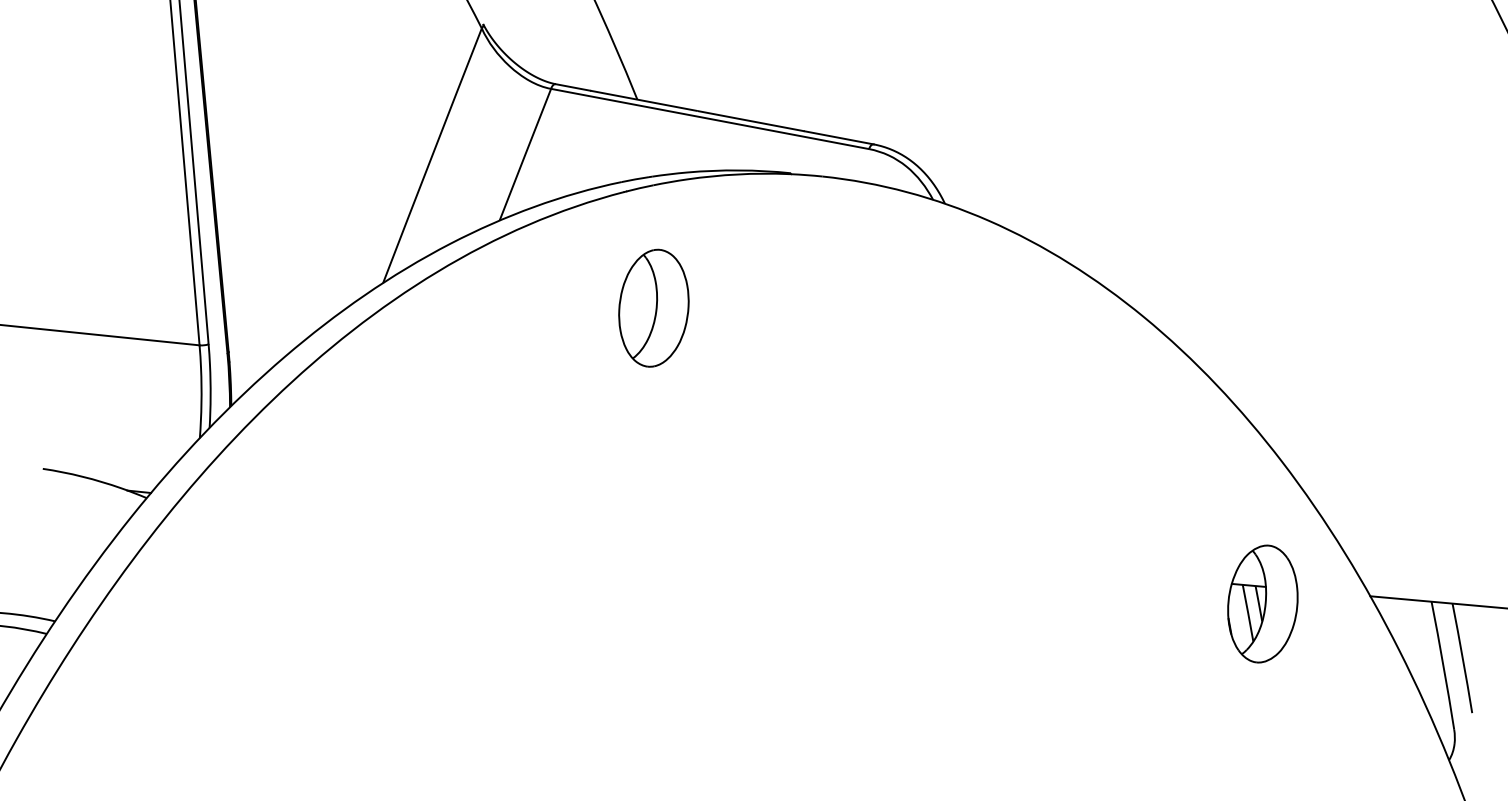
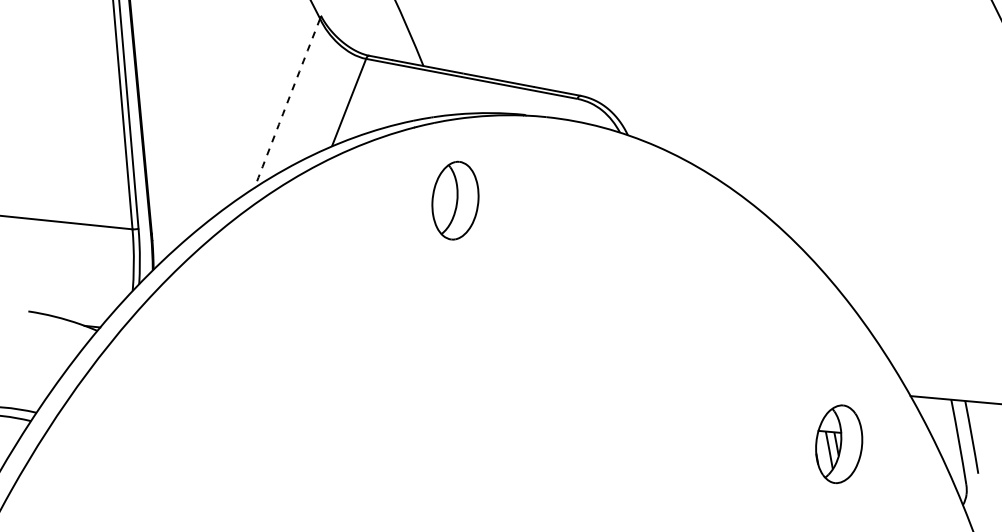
arc: (432, 155) -> (287, 103), solid -> dashed
part: (653, 307) -> (455, 200), moved
part: (1263, 604) -> (839, 444), moved

